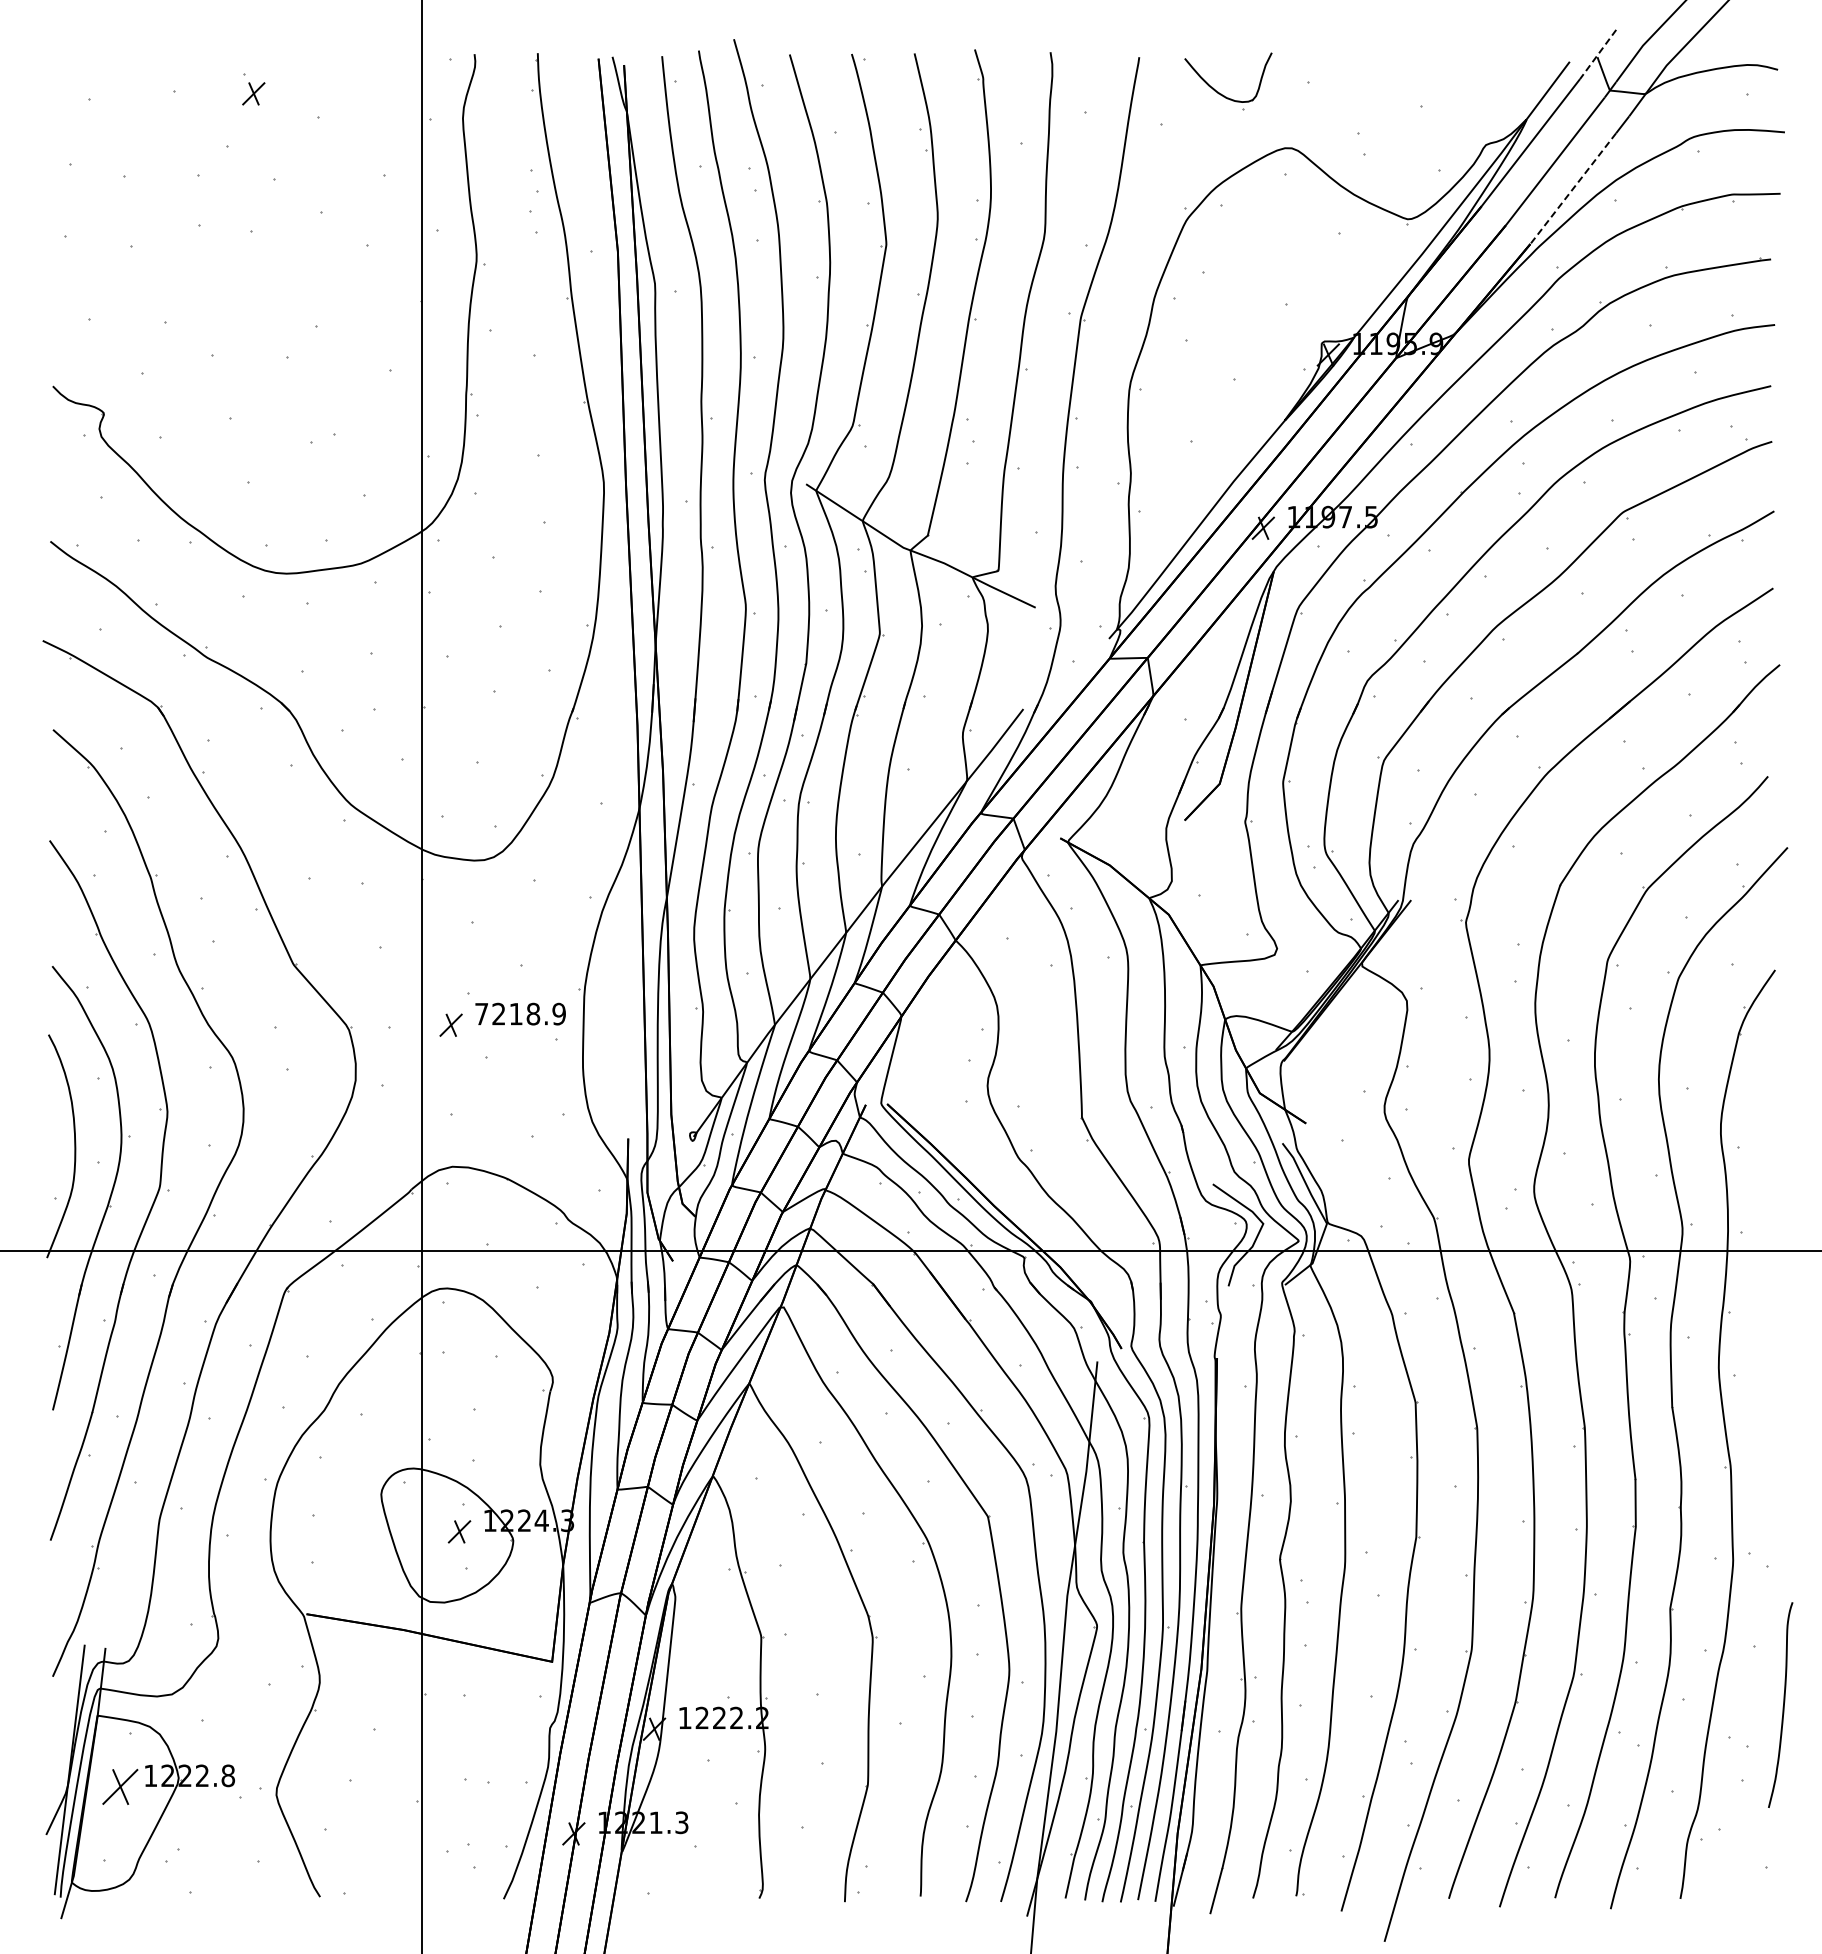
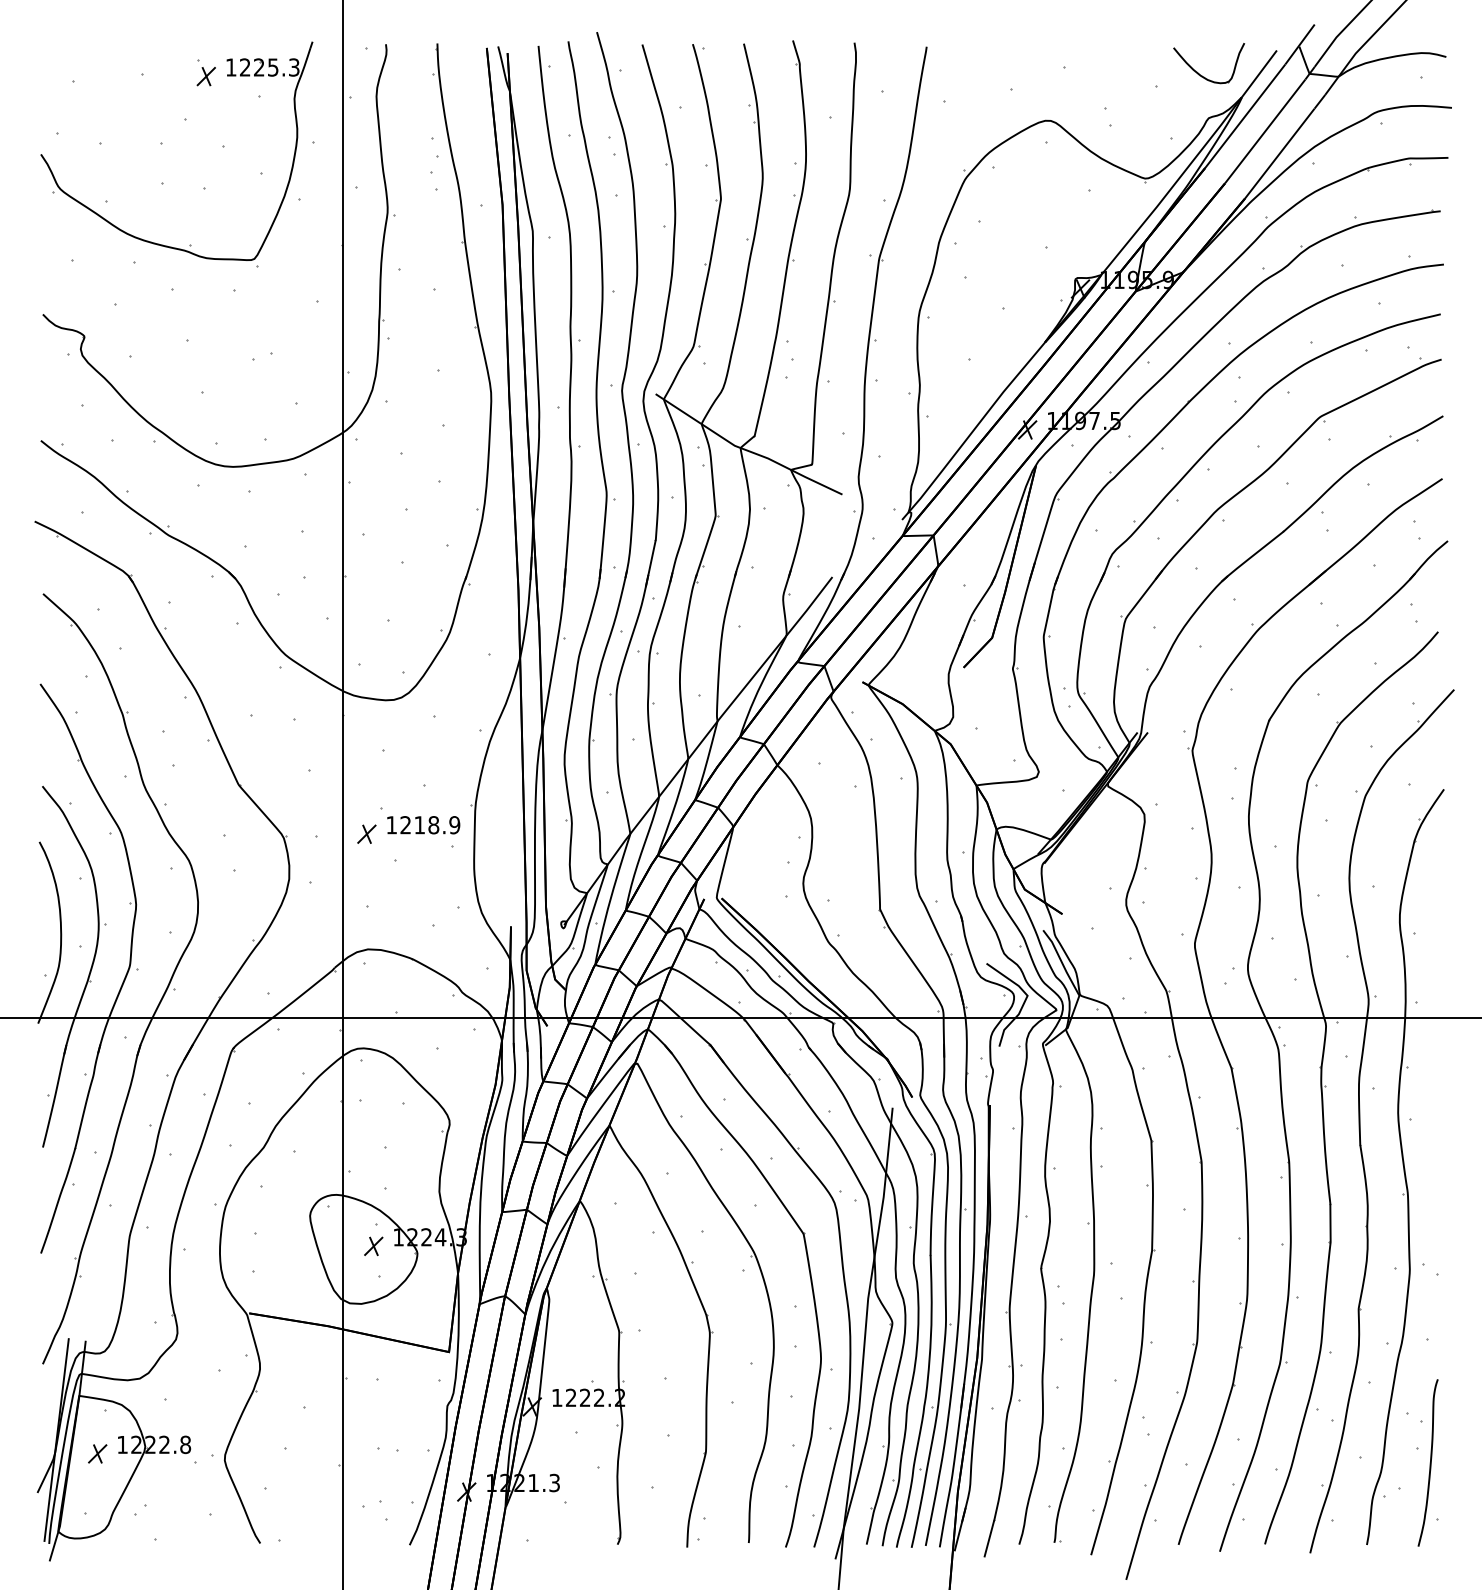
line: (1597, 54) -> (1299, 44), dashed -> solid
part: (1218, 91) -> (1201, 74), moved
part: (279, 93) -> (227, 76), added
line: (1573, 188) -> (1279, 153), dashed -> solid
text: (481, 1014) -> (391, 825), 7218.9 -> 1218.9
curve: (1782, 1706) -> (1429, 1464), moved
part: (119, 1786) -> (97, 1453), size x0.62

